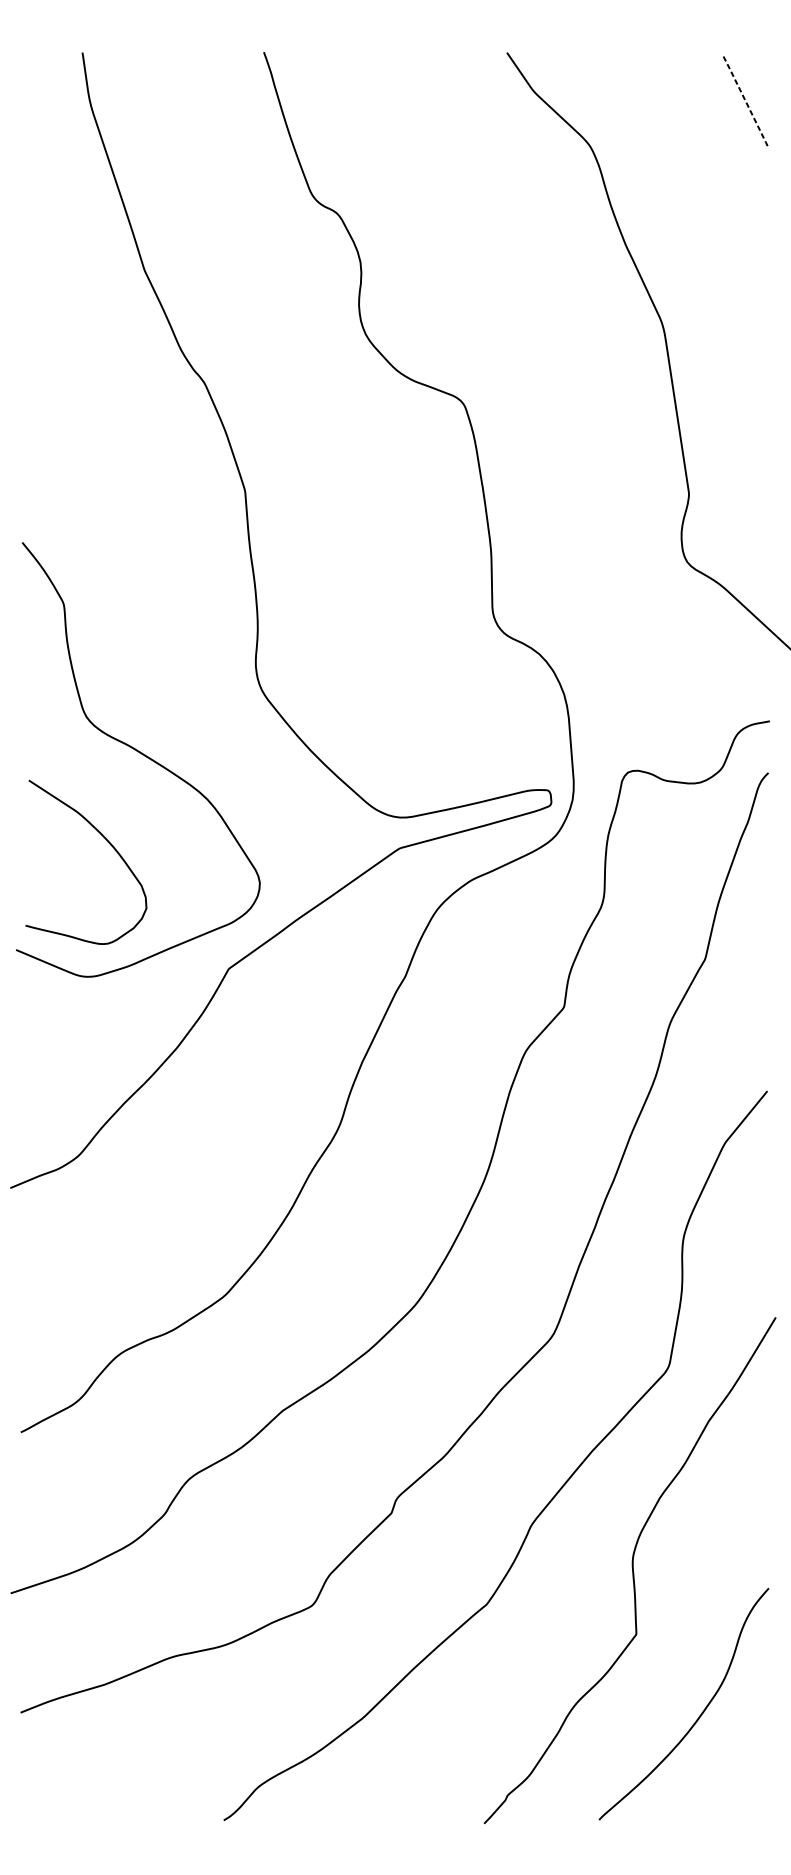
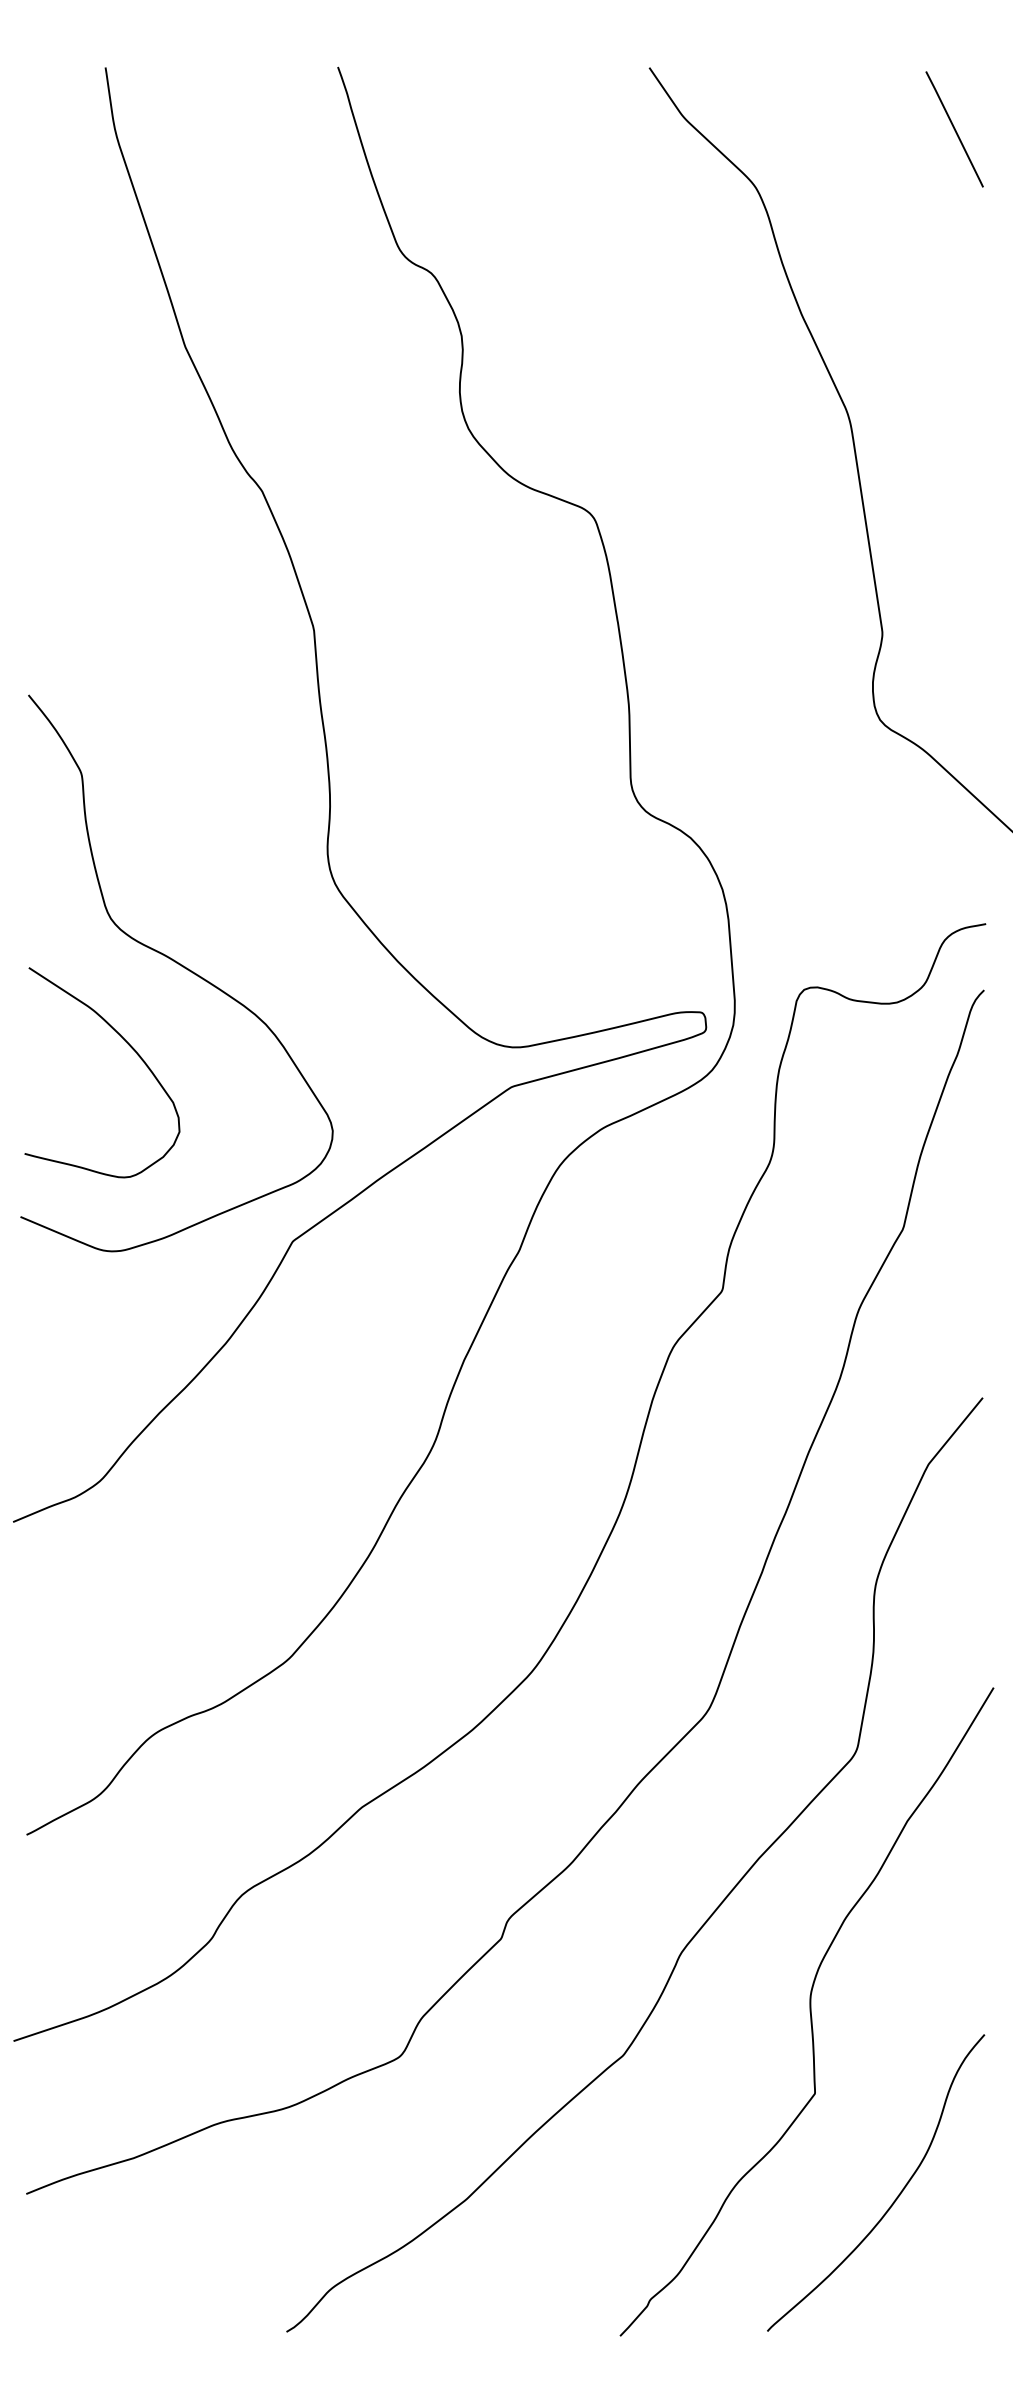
line: (745, 100) -> (954, 129), dashed -> solid
curve: (106, 841) -> (128, 1045), moved

